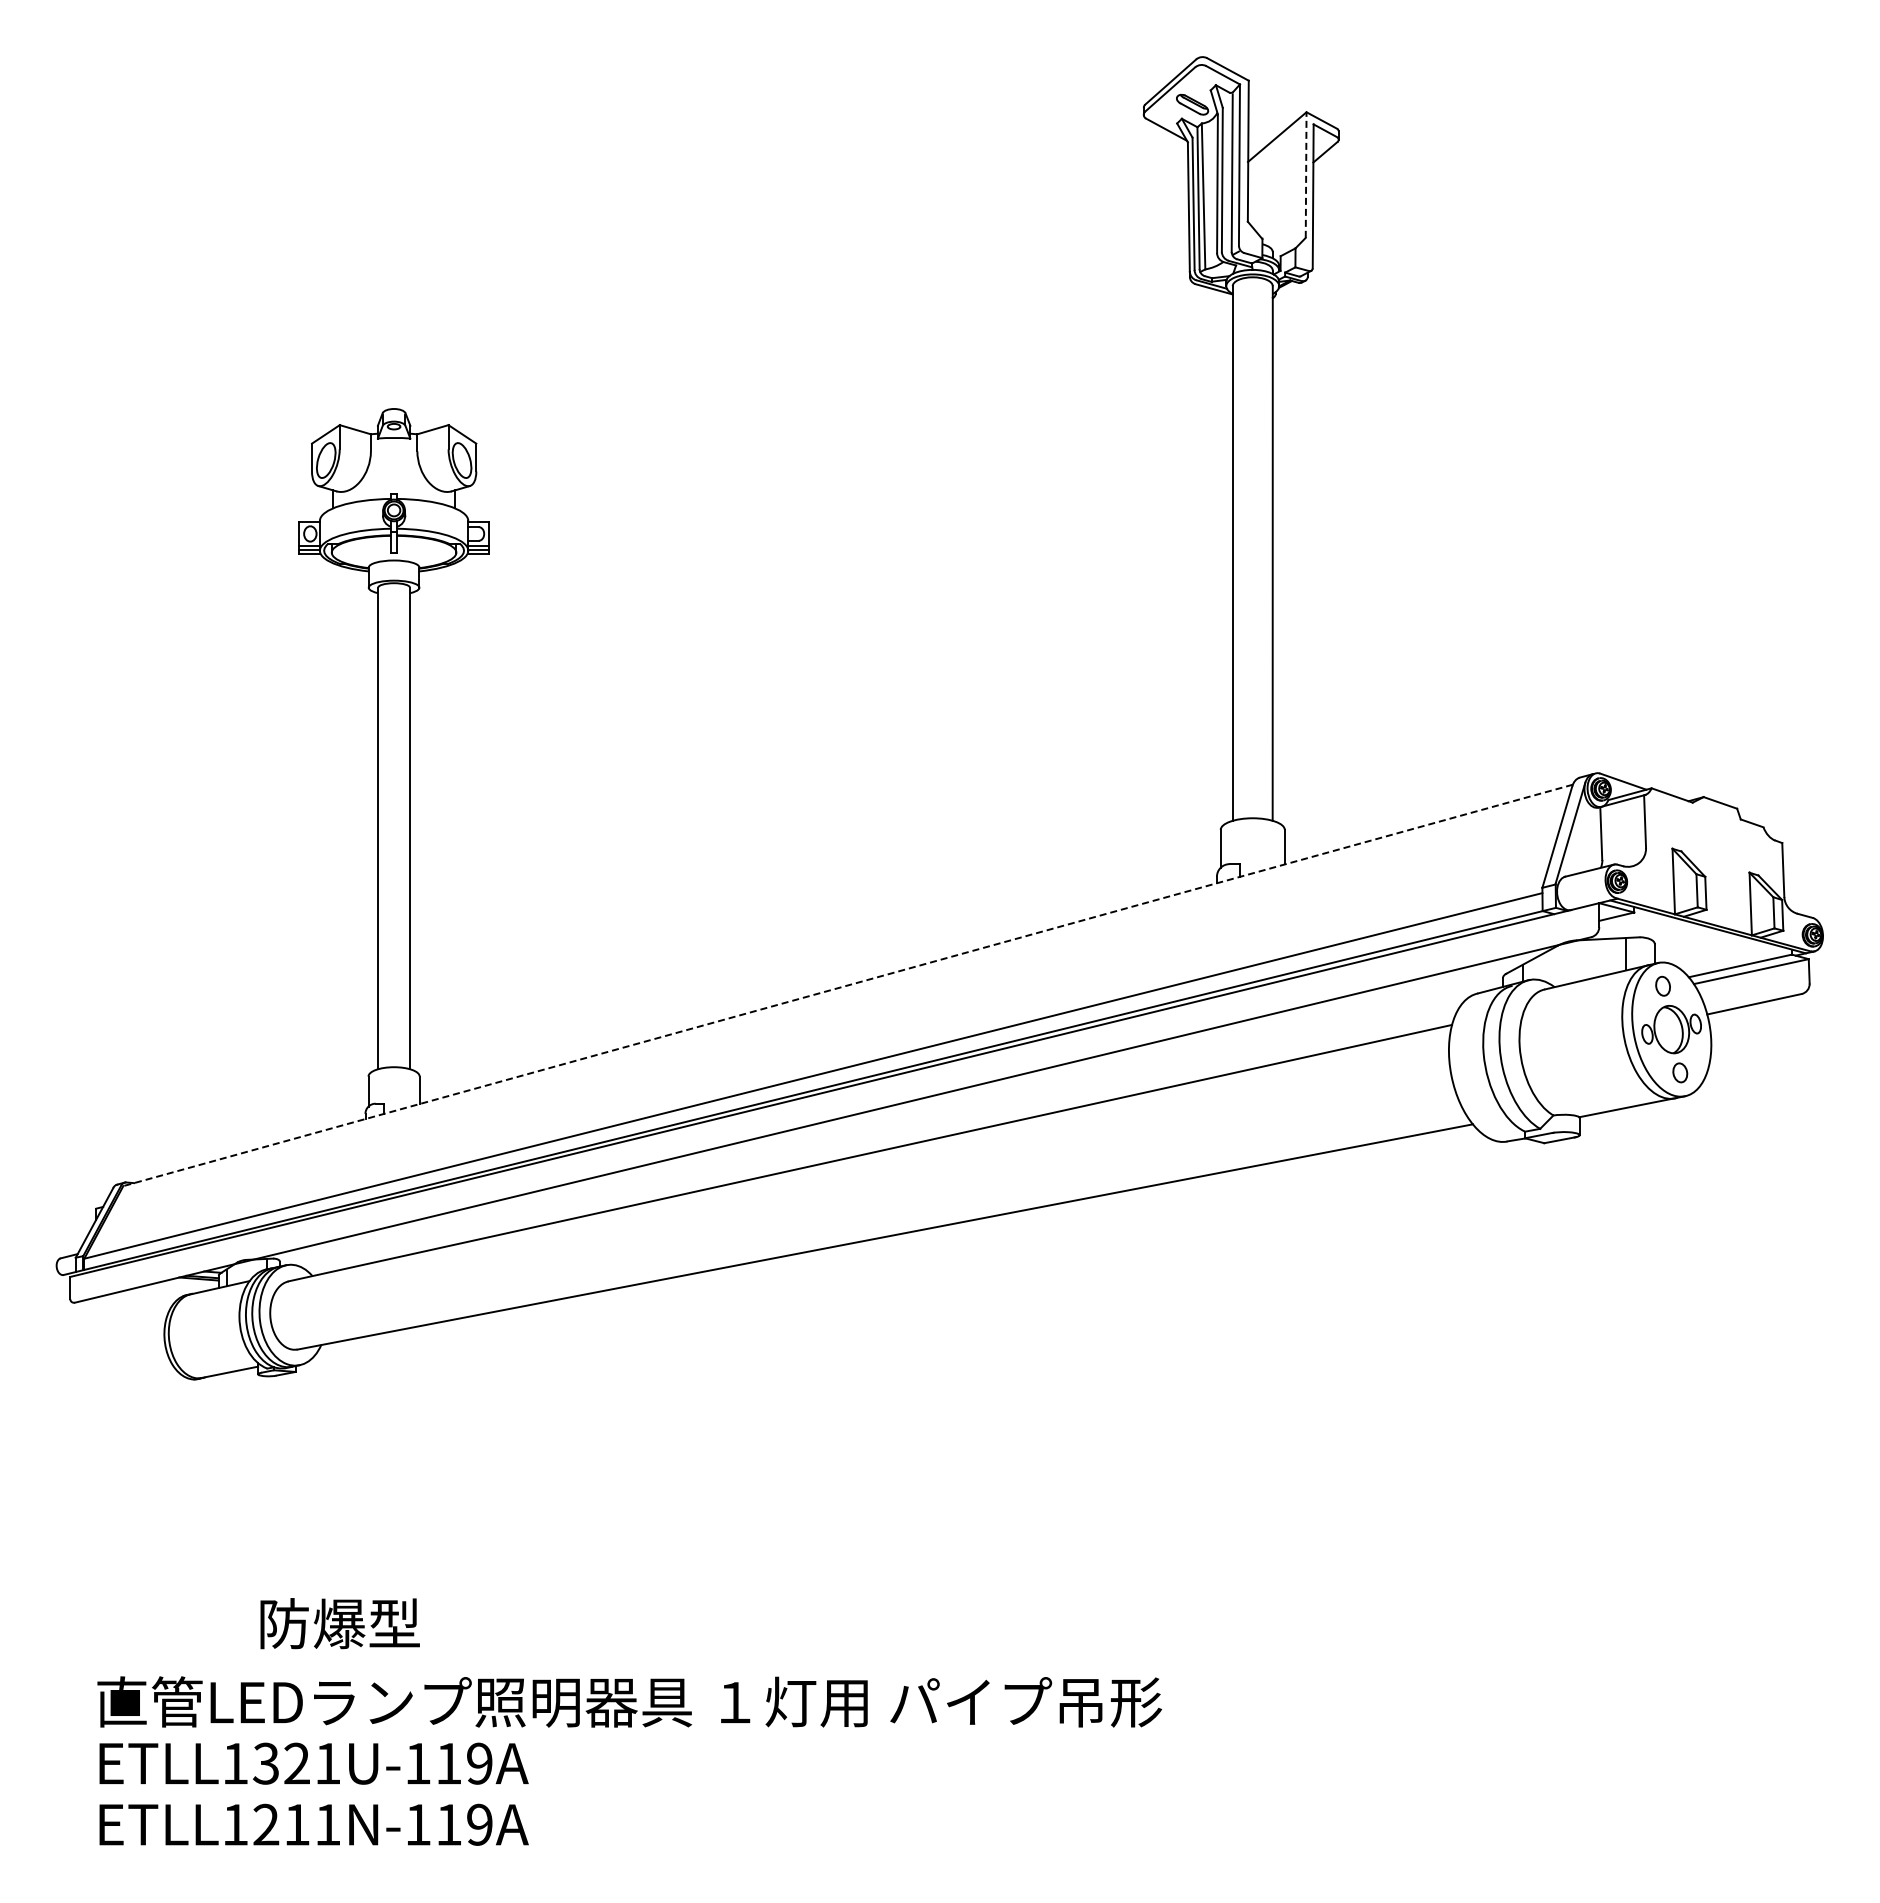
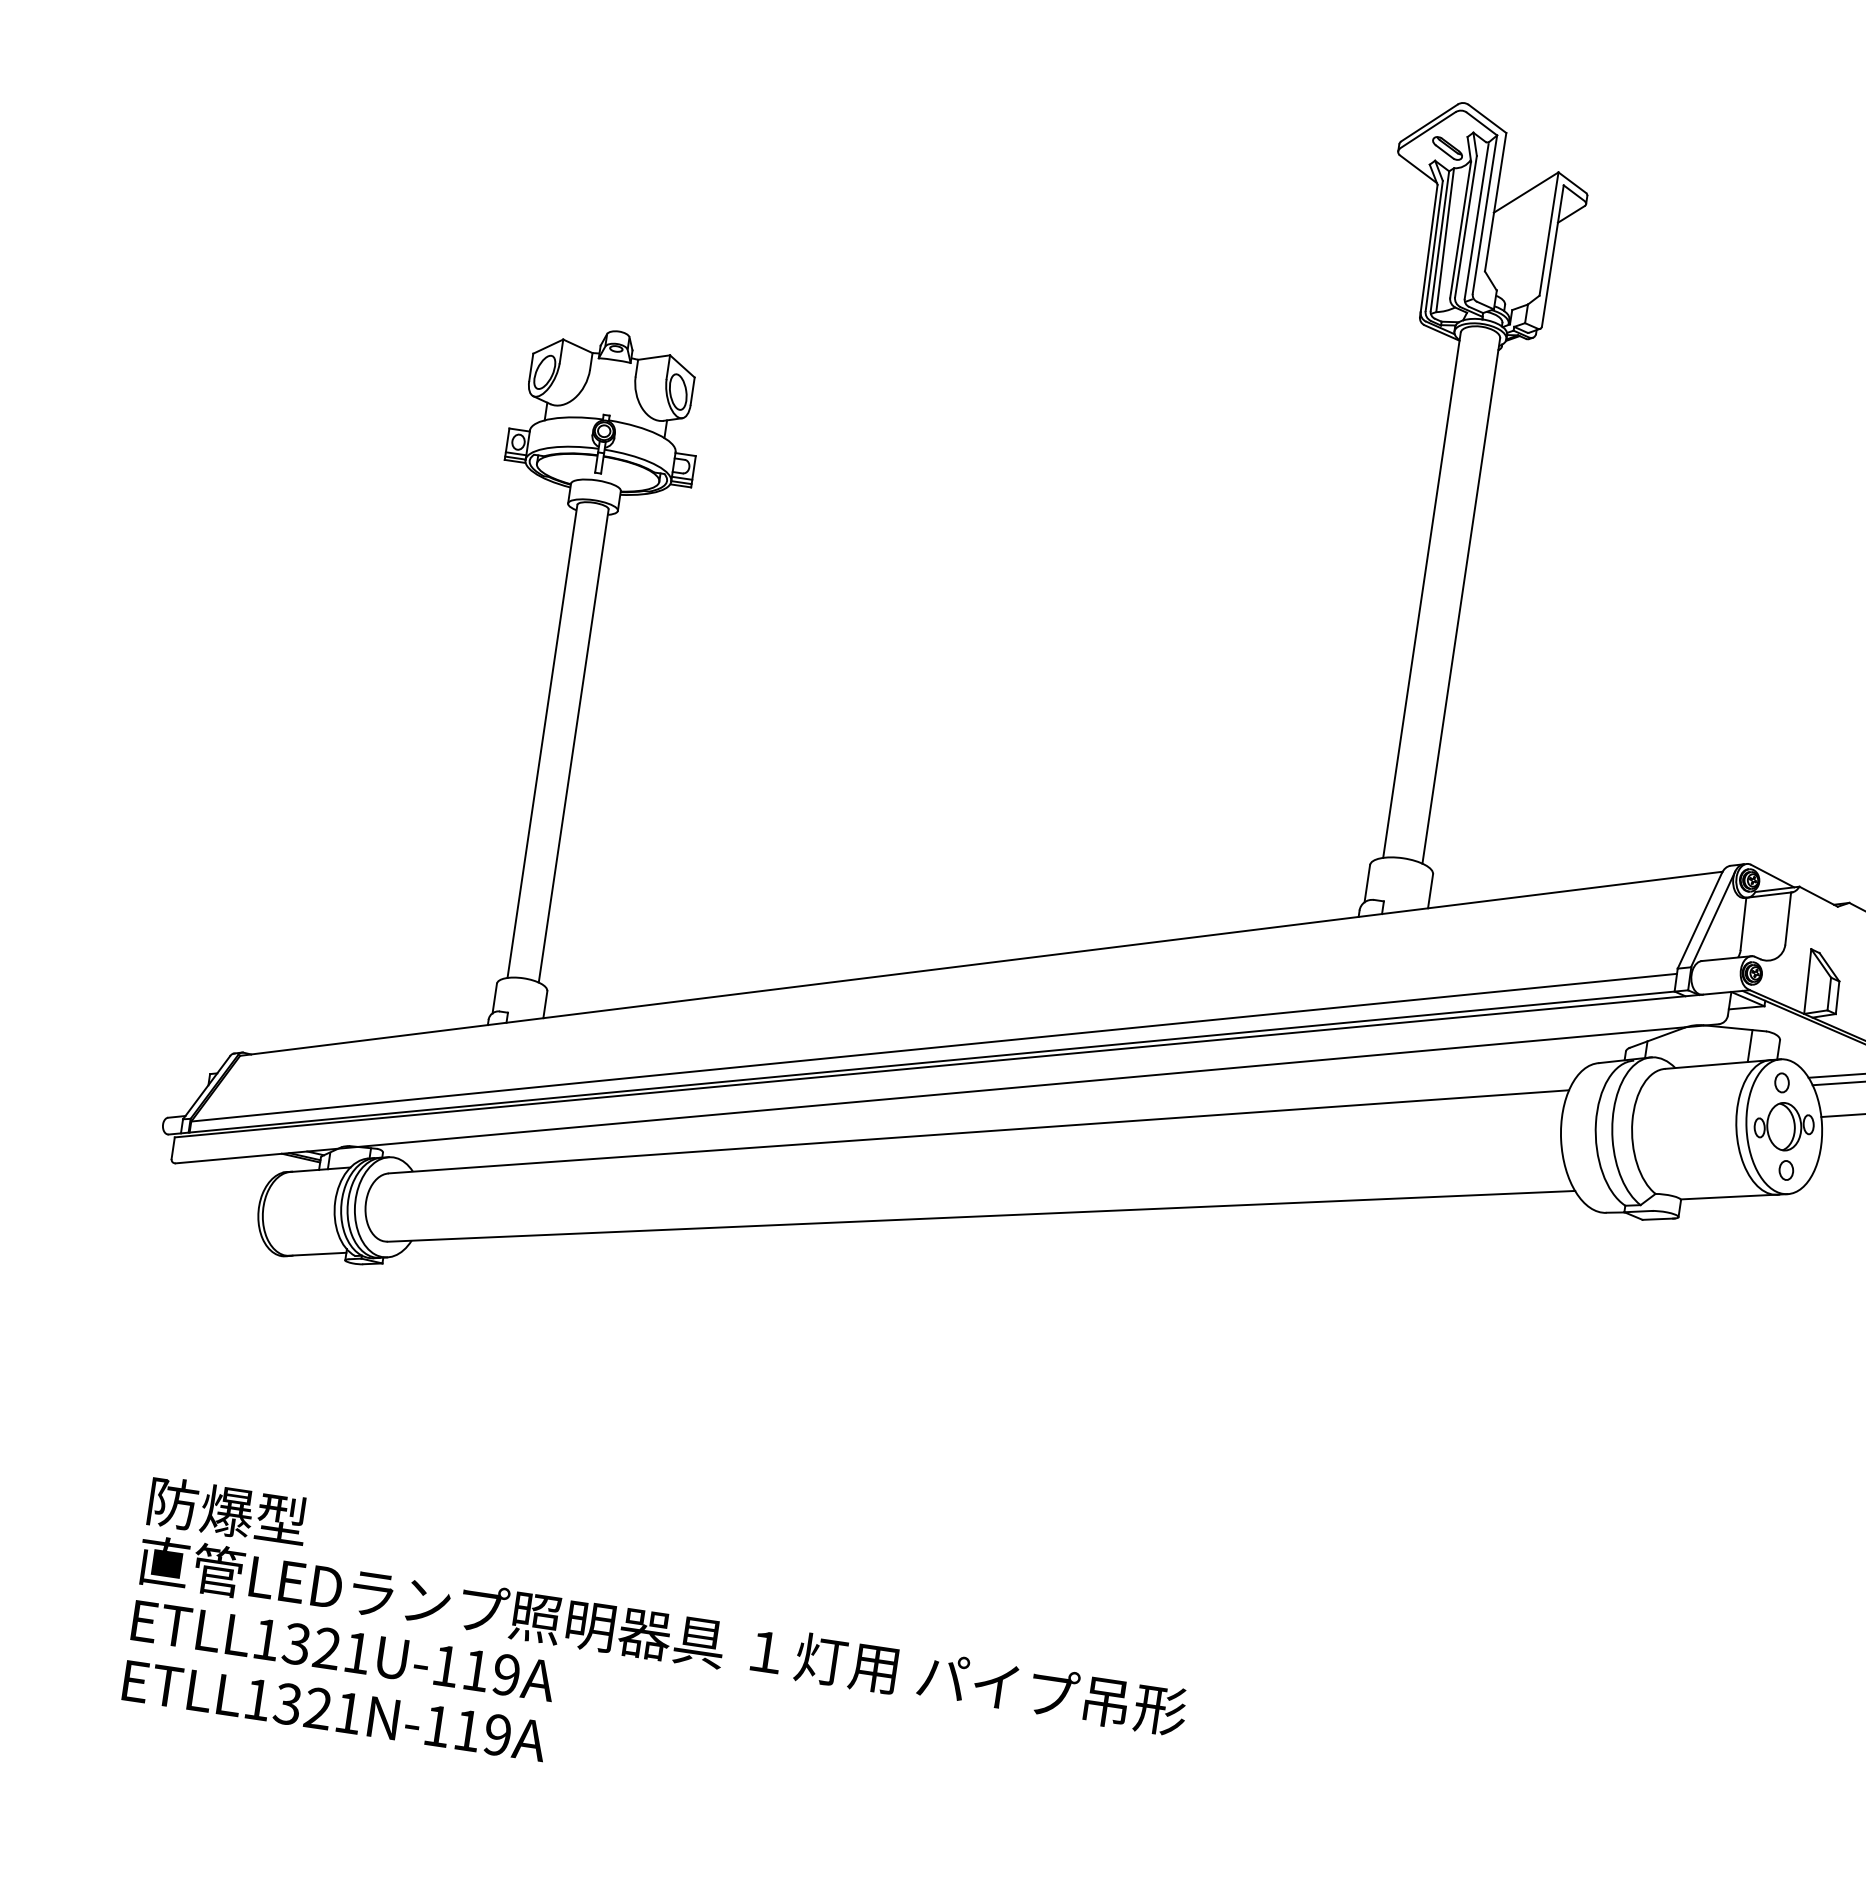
line: (1306, 175) -> (1549, 234), dashed -> solid
line: (847, 985) -> (980, 963), dashed -> solid
text: (339, 1623) -> (227, 1511), moved
text: (281, 1824) -> (302, 1706), ETLL1211N-119A -> ETLL1321N-119A

